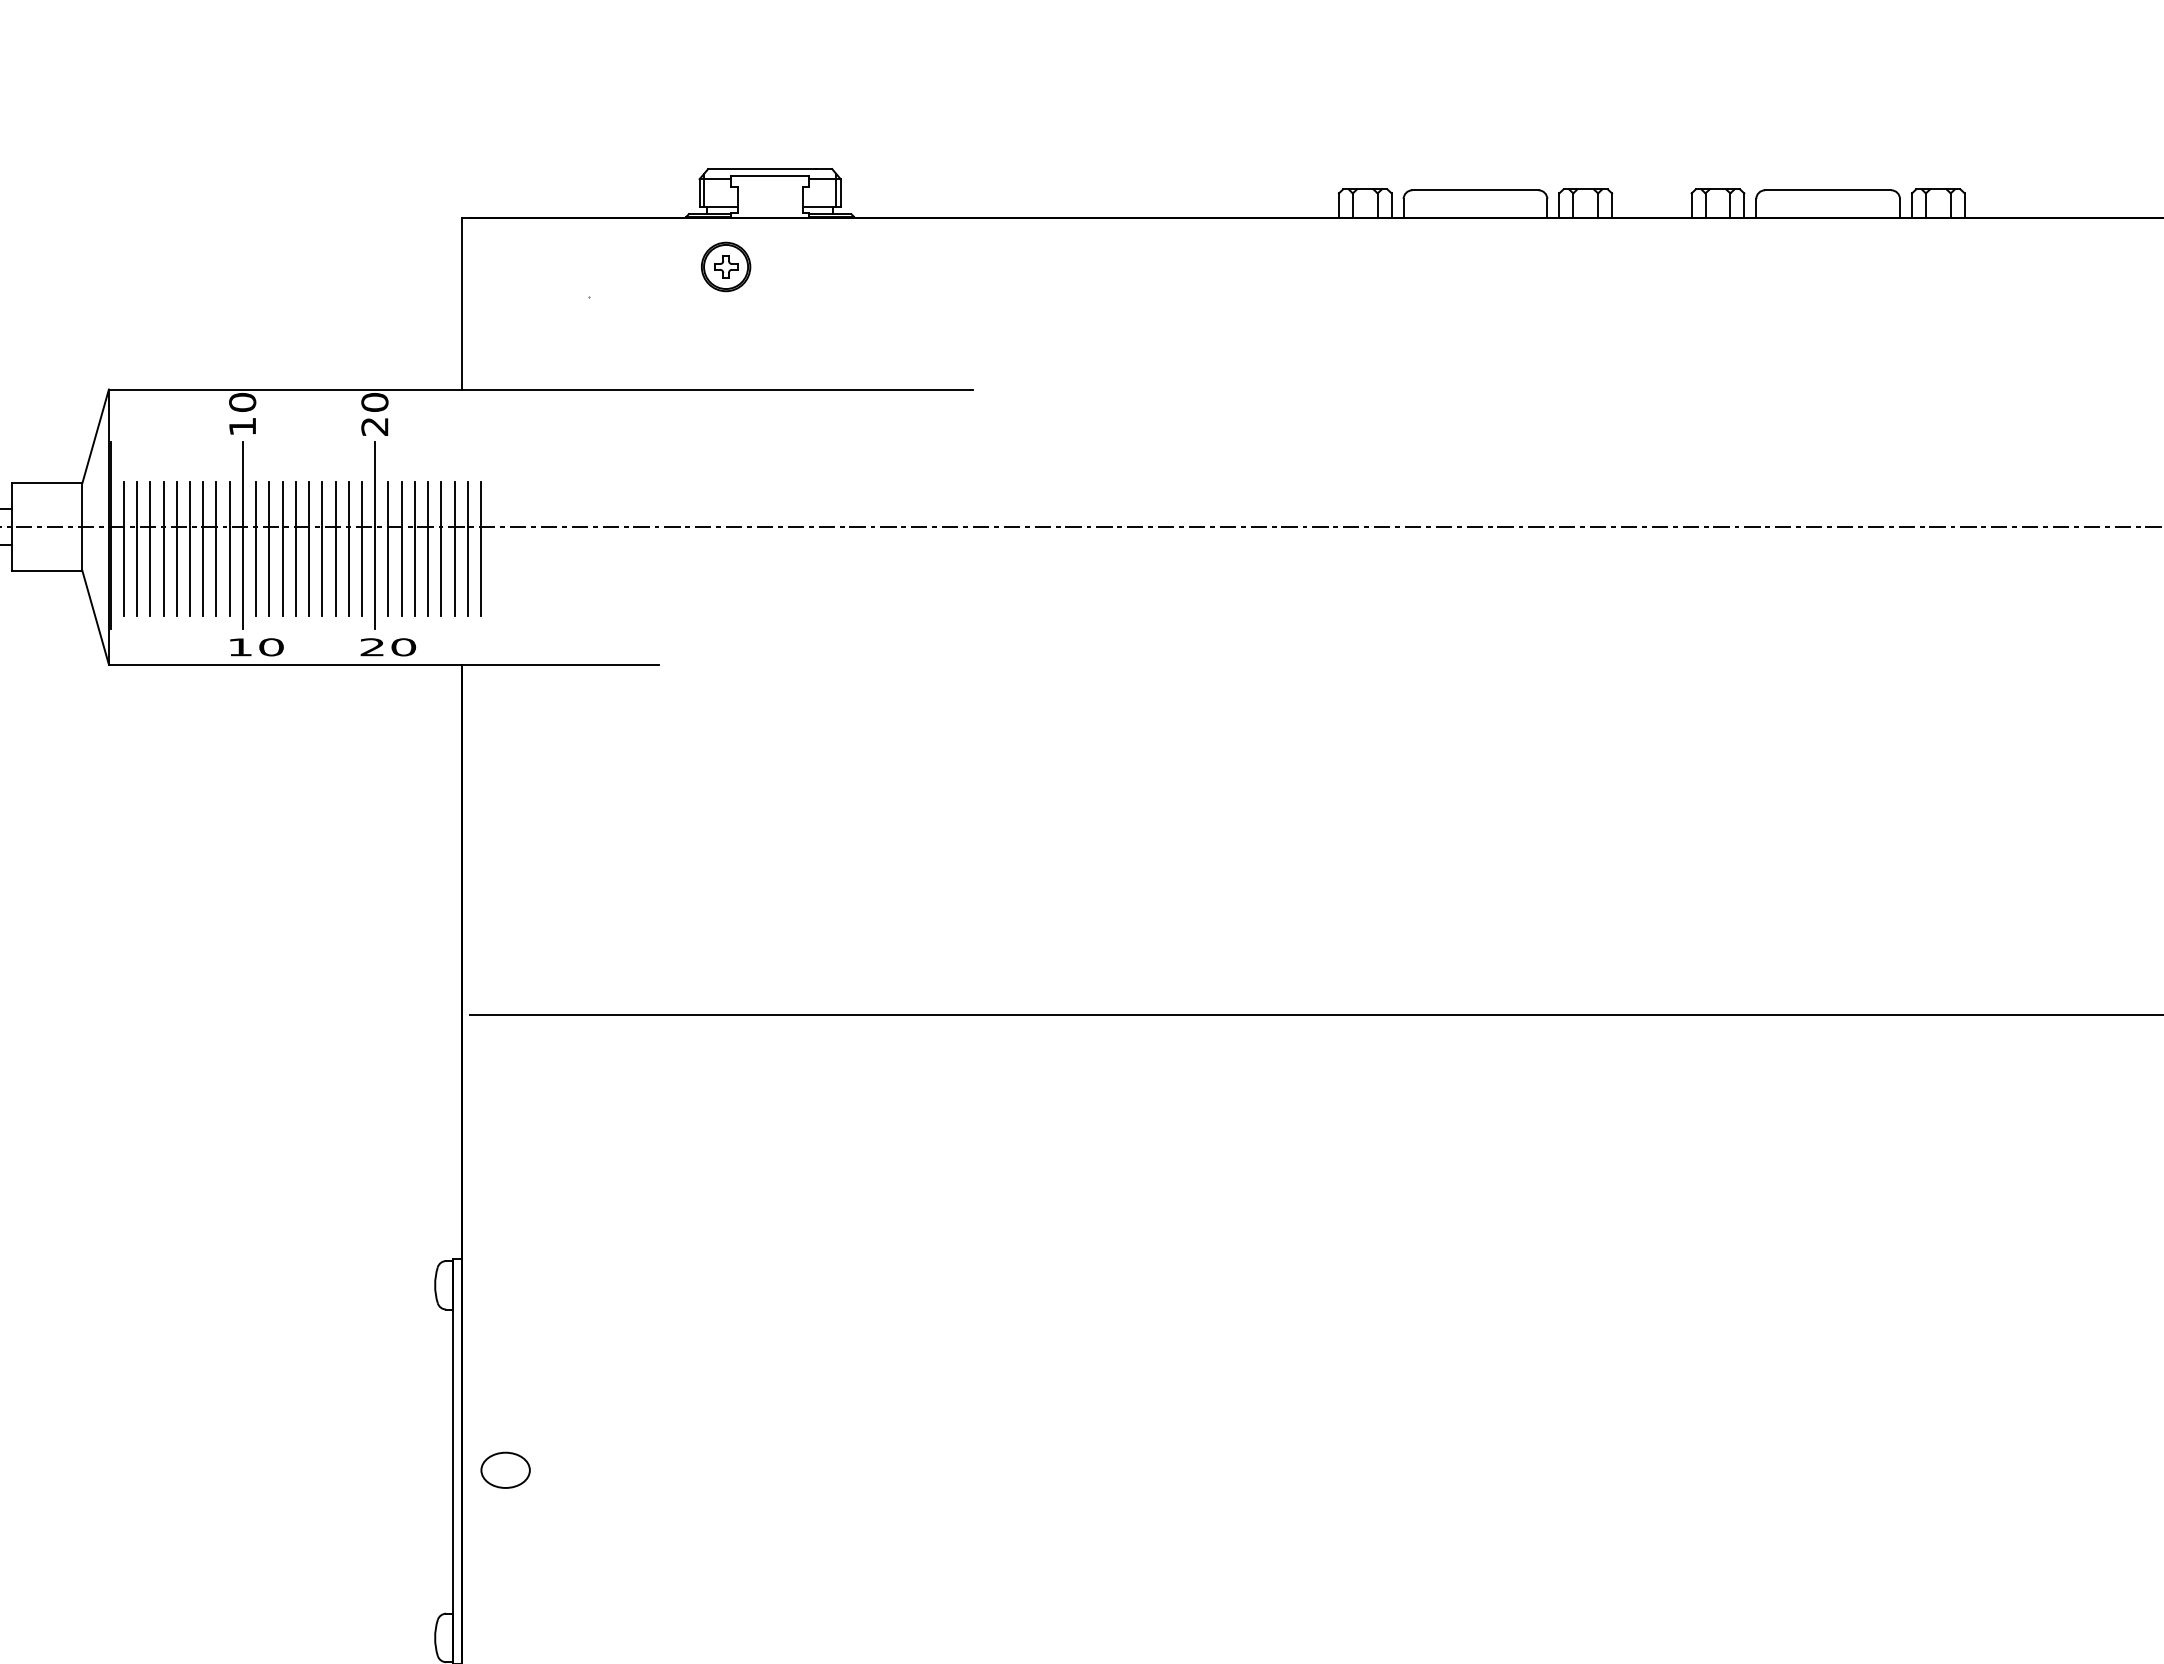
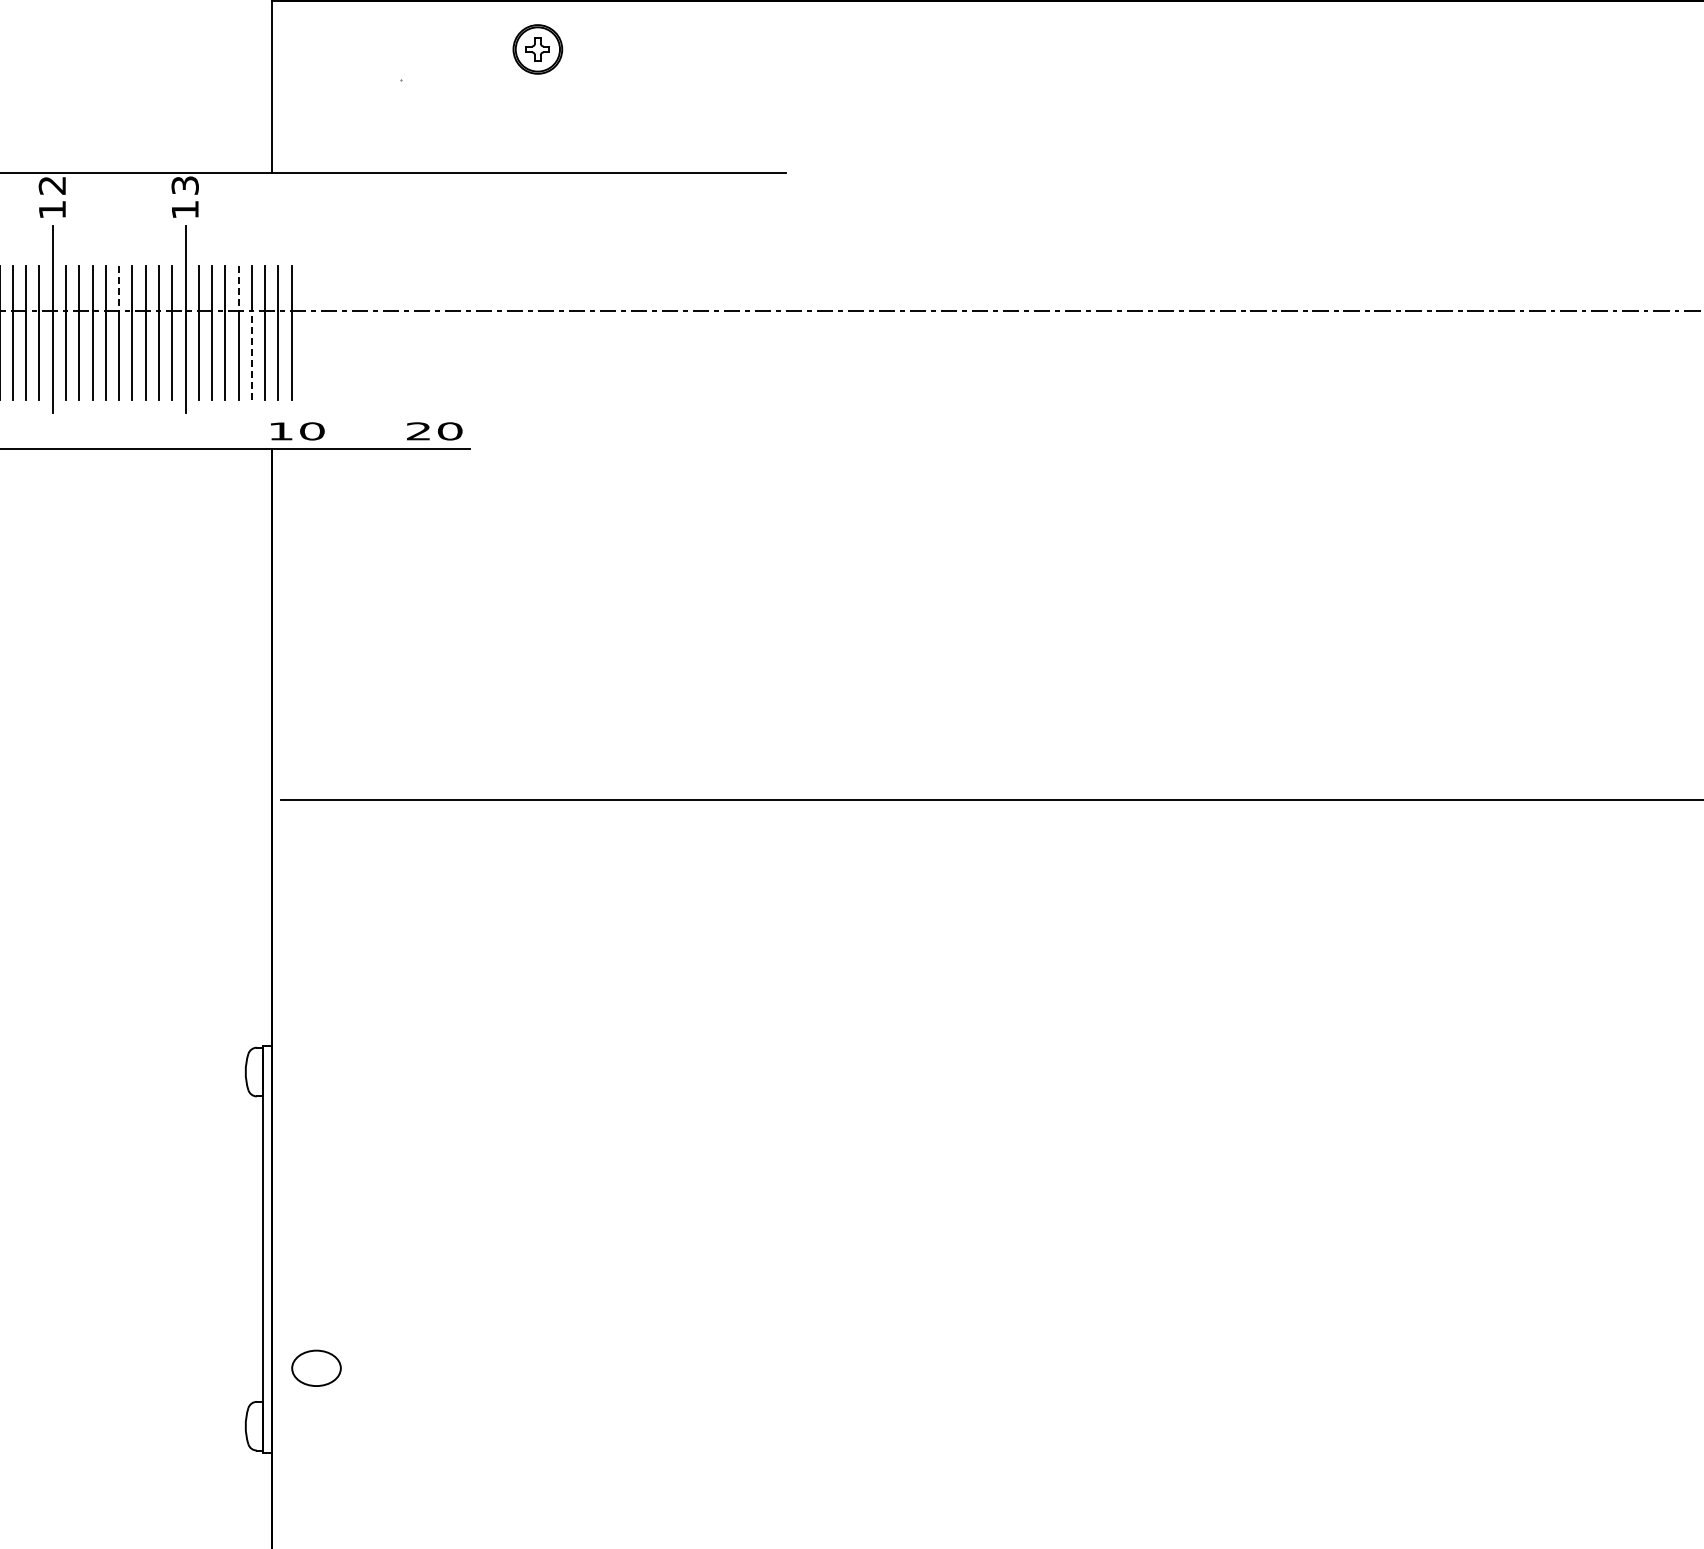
text: (242, 402) -> (52, 185), 10 -> 12
text: (374, 414) -> (184, 197), 20 -> 13
line: (309, 505) -> (119, 288), solid -> dashed
line: (428, 505) -> (239, 288), solid -> dashed
line: (441, 571) -> (252, 355), solid -> dashed
text: (256, 647) -> (297, 431), moved
text: (388, 647) -> (434, 431), moved
part: (505, 1469) -> (316, 1367), moved

